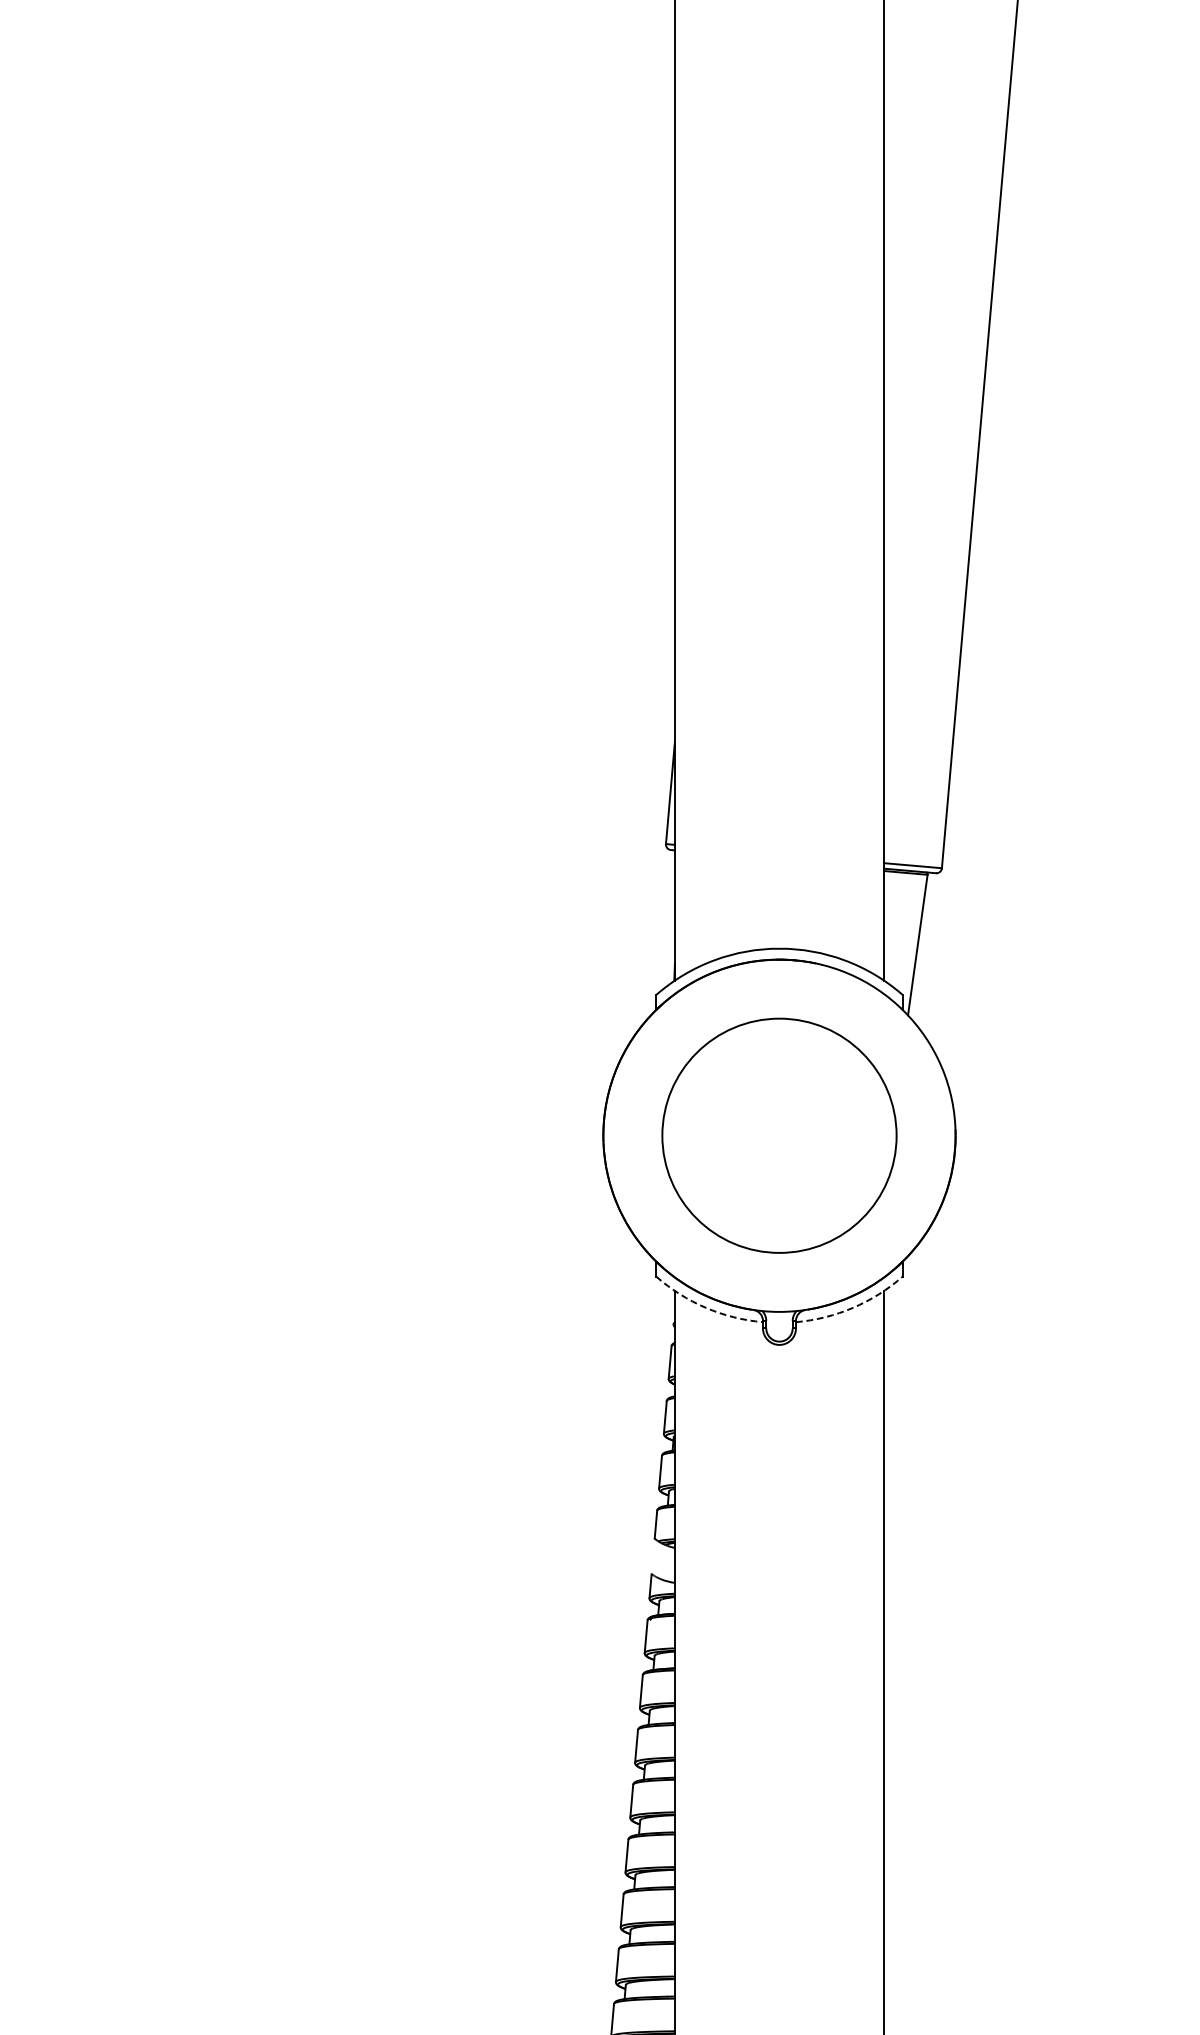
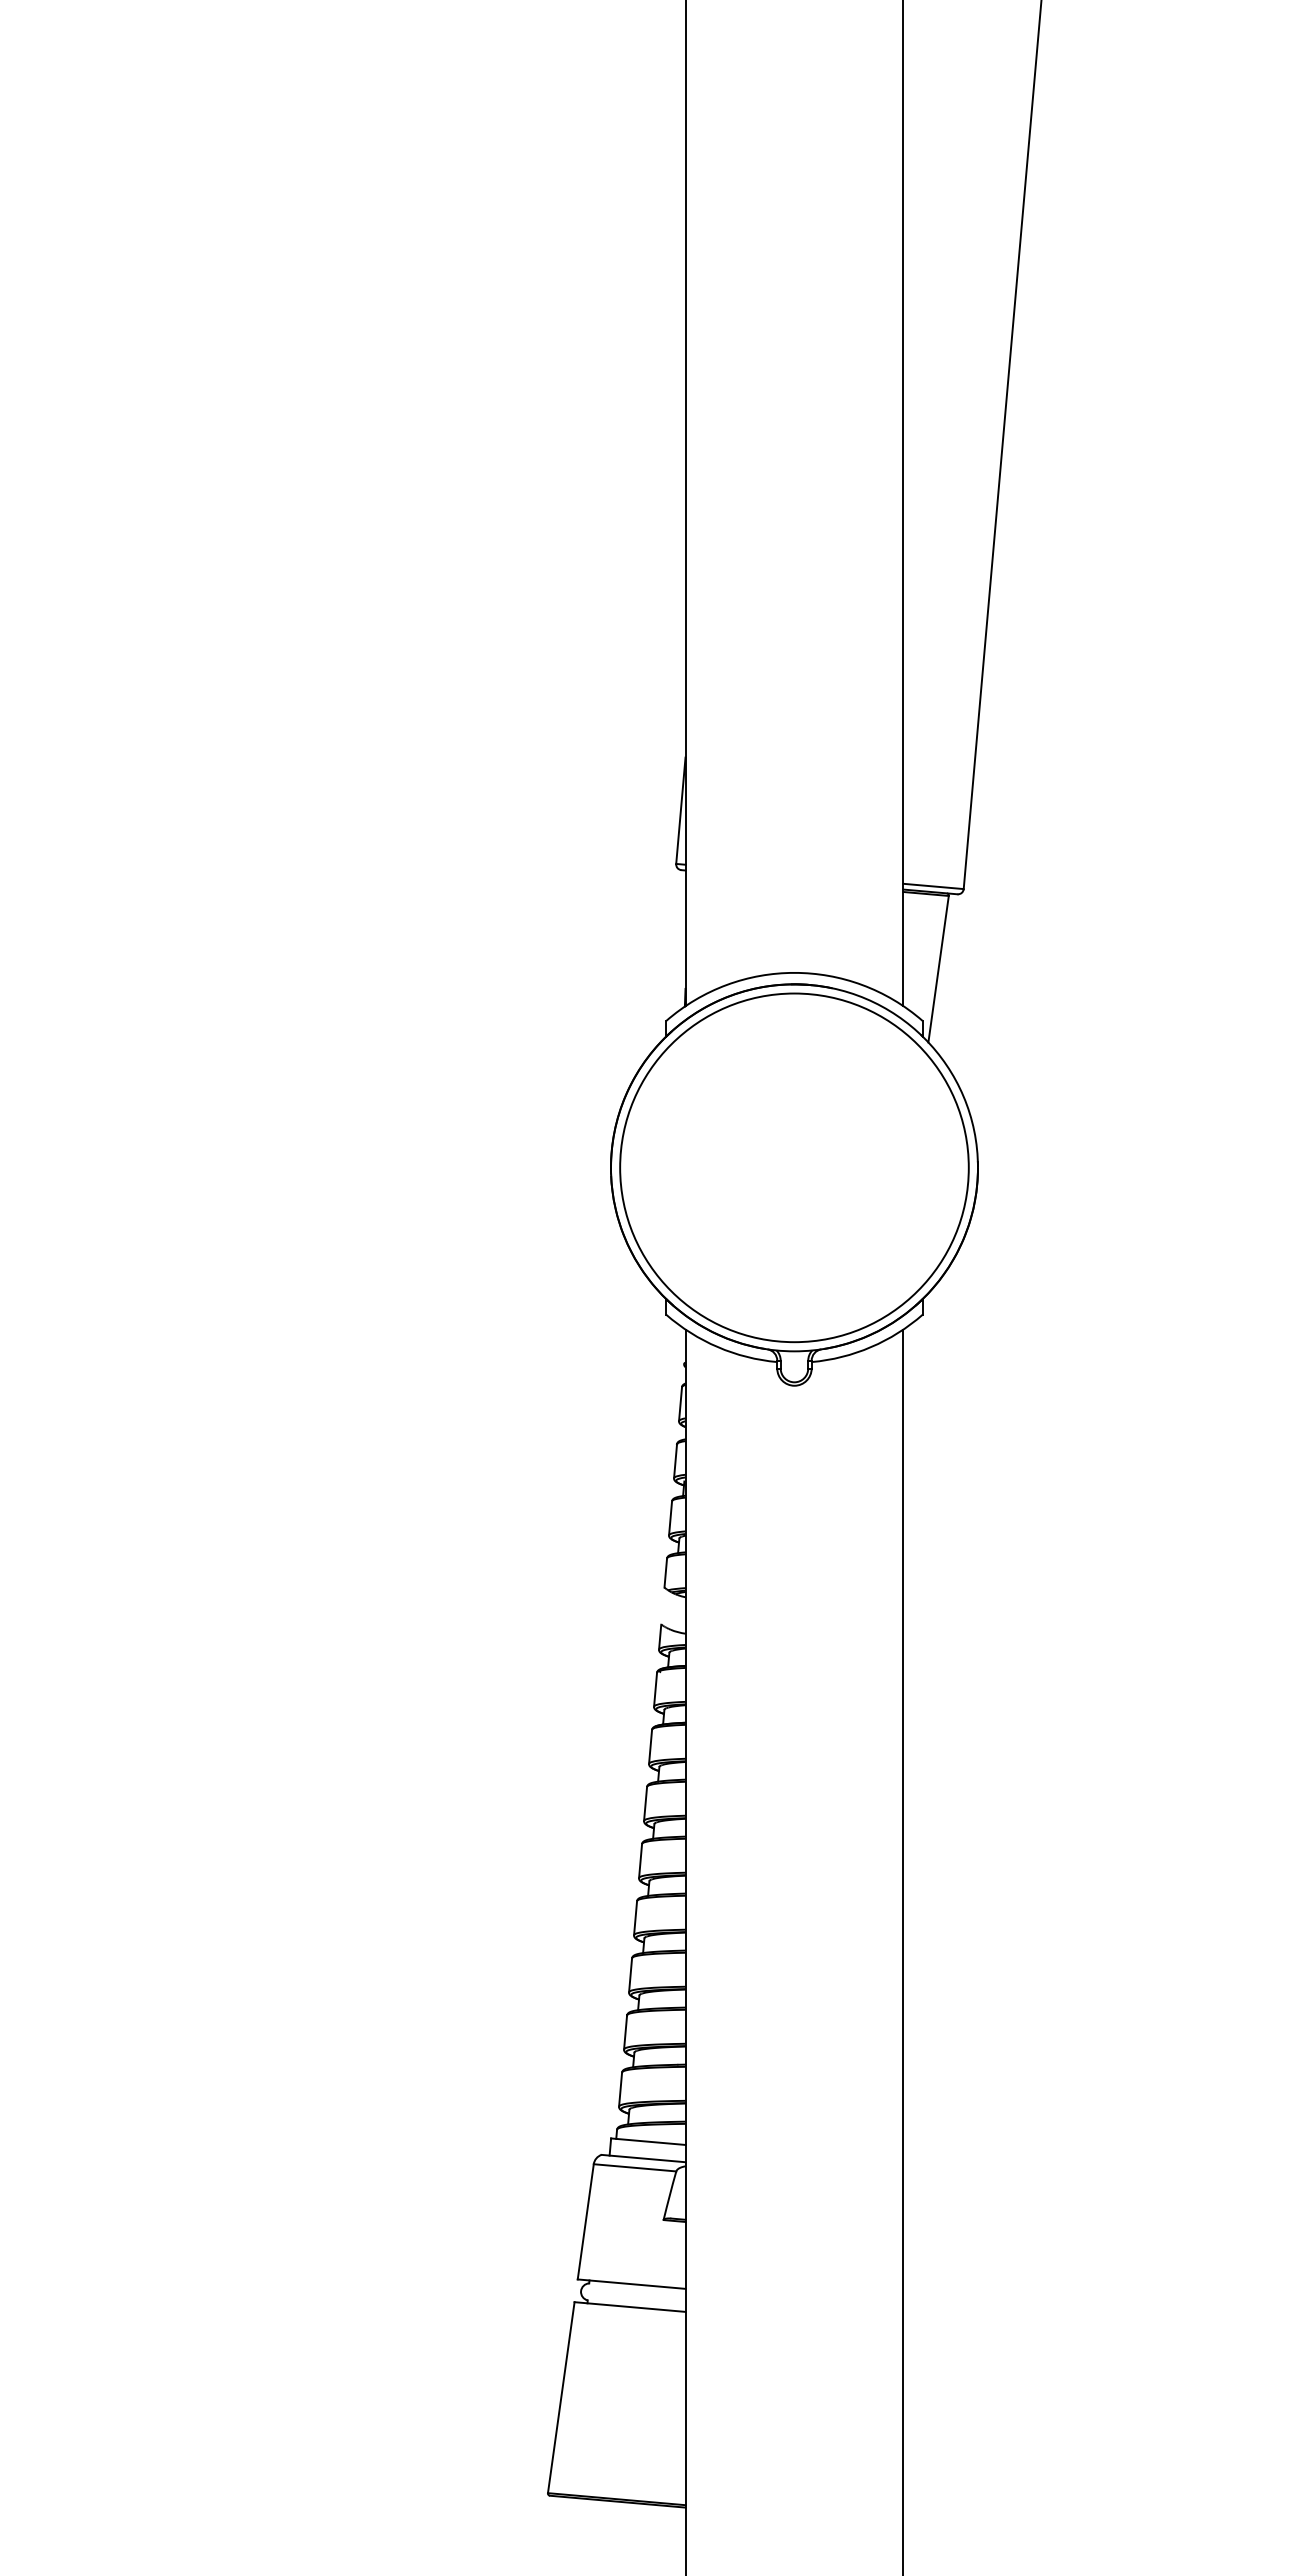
circle: (779, 1135) -> (794, 1167), size x1.43
arc: (705, 1308) -> (717, 1347), dashed -> solid
arc: (853, 1308) -> (871, 1347), dashed -> solid

